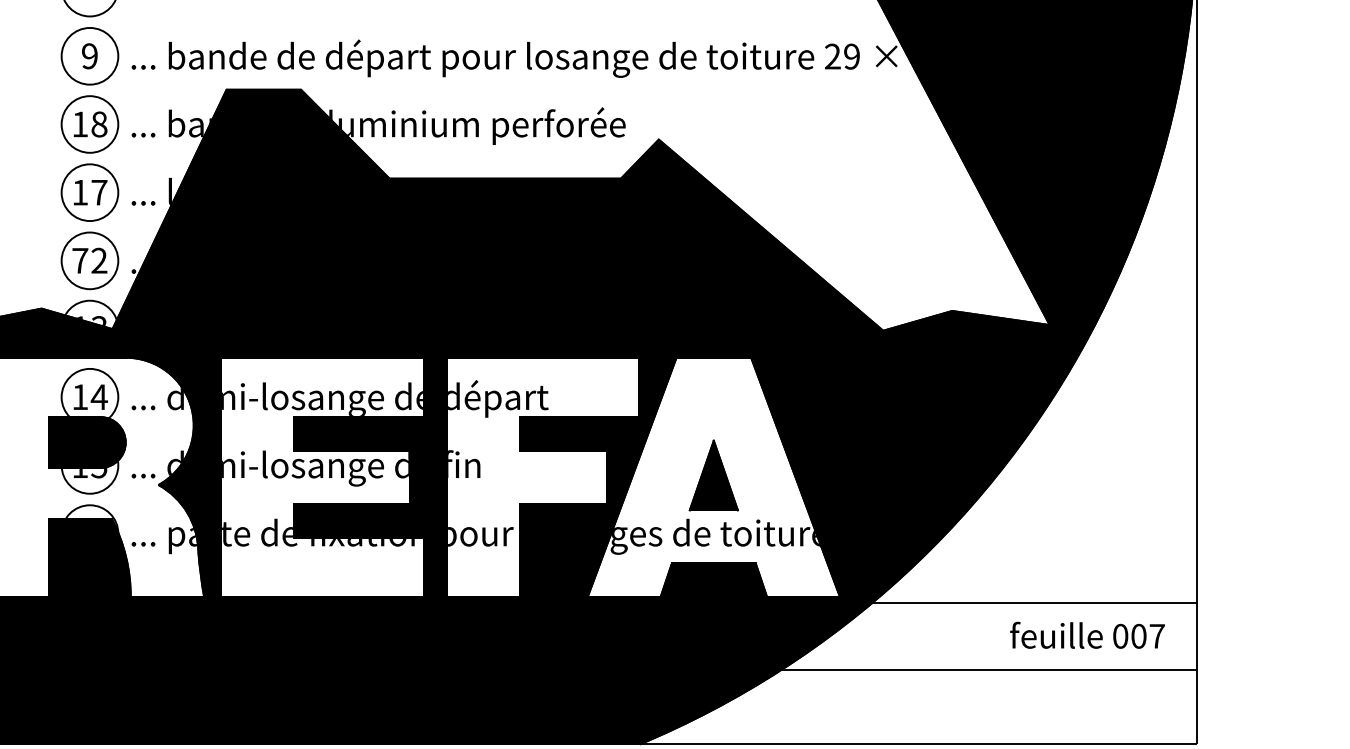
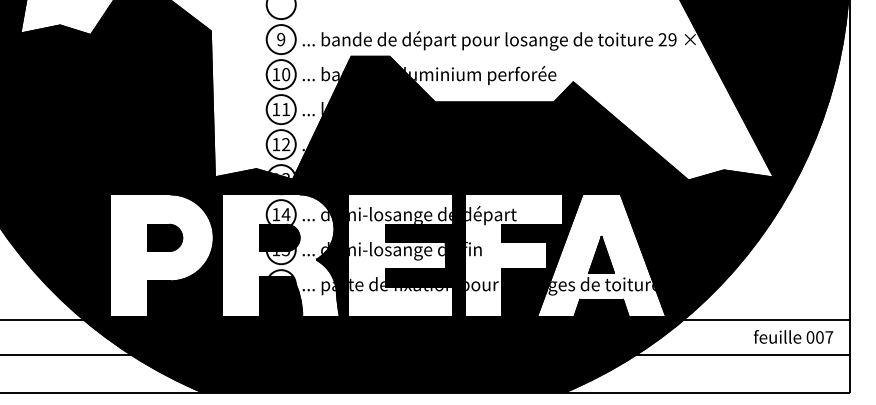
text: (100, 124) -> (286, 74), 18 -> 10
text: (100, 192) -> (286, 109), 17 -> 11
text: (80, 260) -> (276, 144), 72 -> 12

